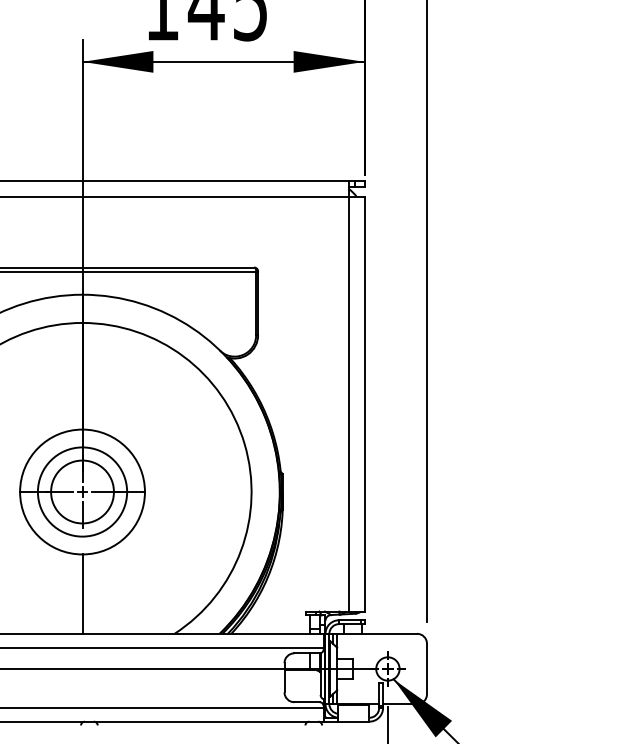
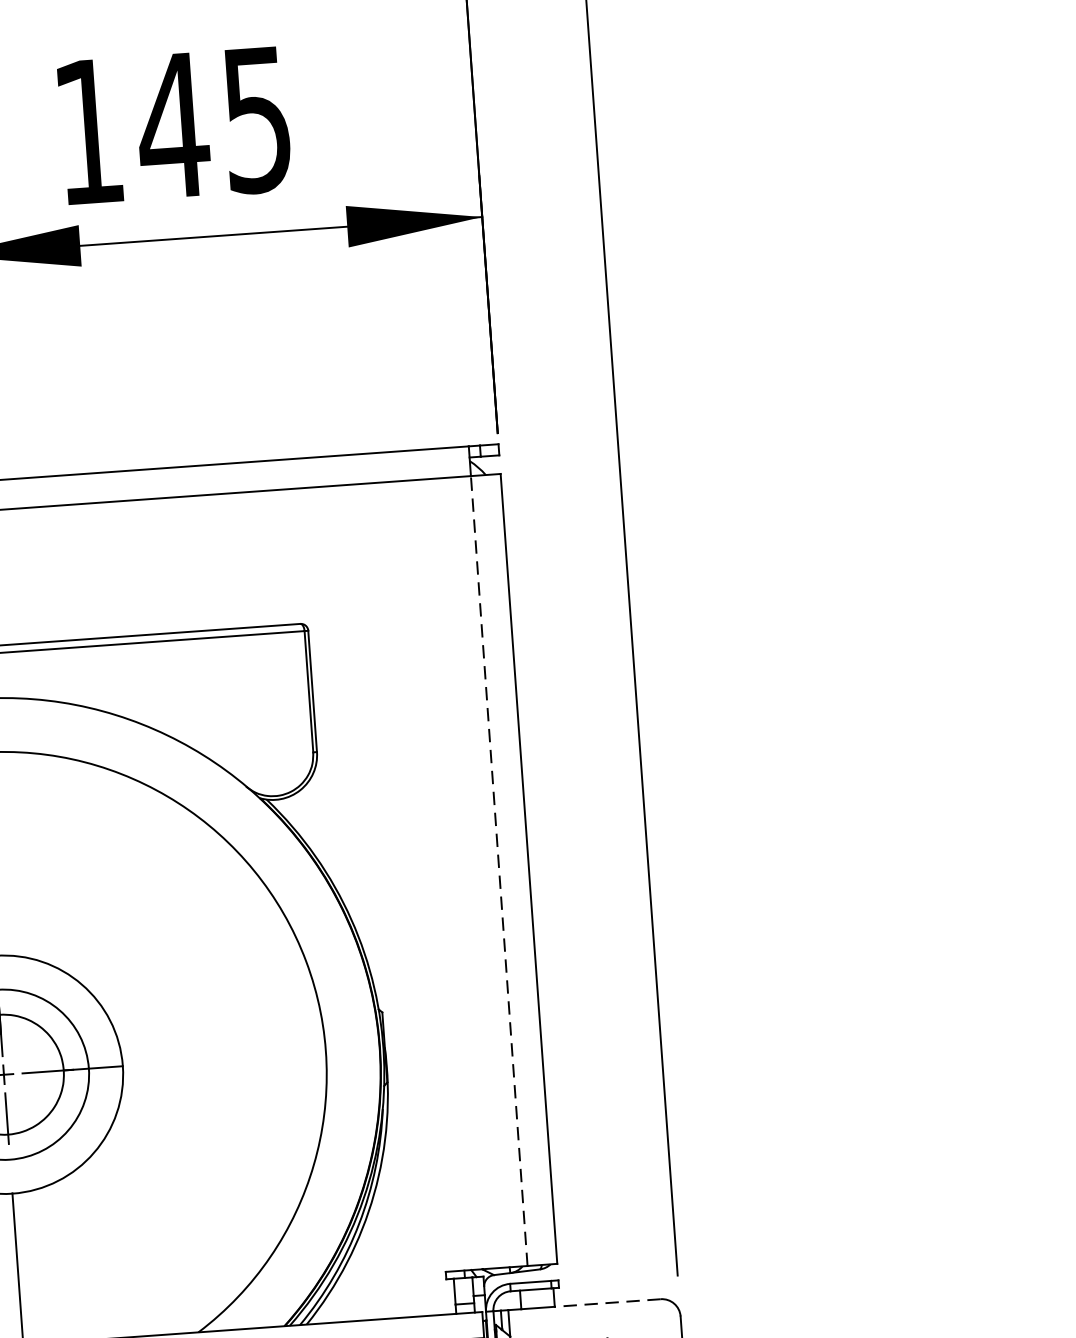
line: (348, 403) -> (498, 869), solid -> dashed
line: (389, 633) -> (607, 1302), solid -> dashed

